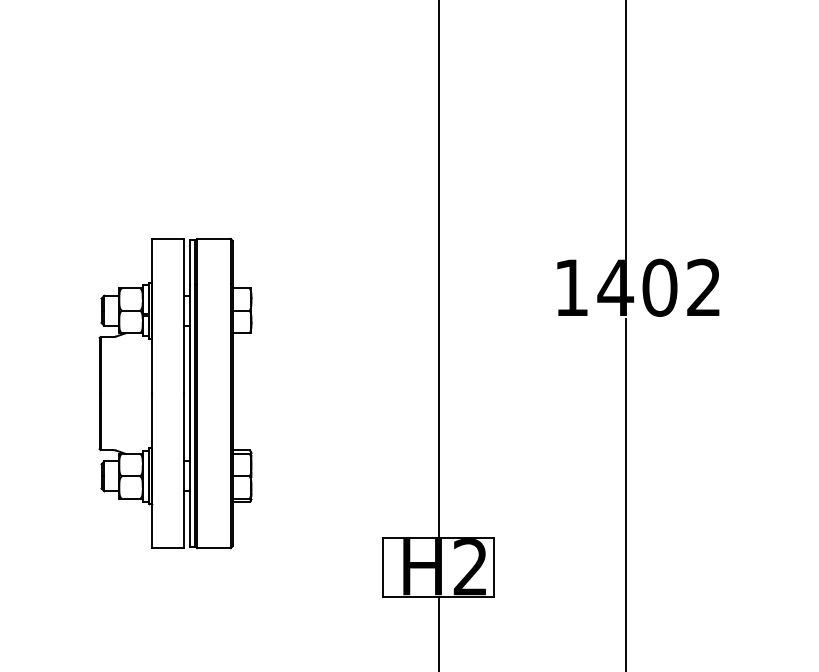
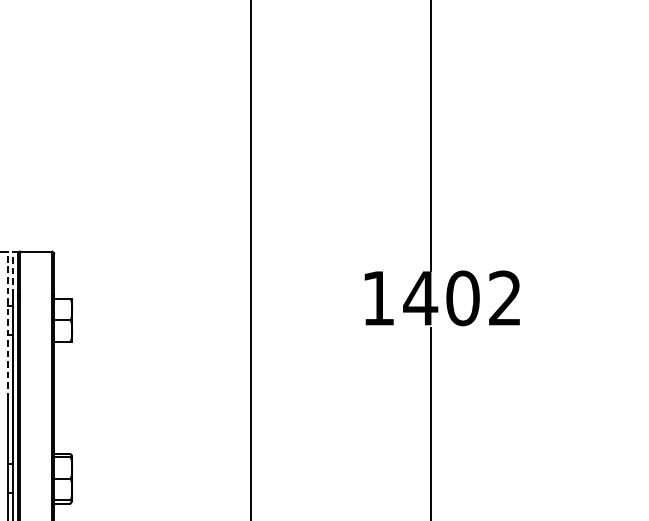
line: (189, 262) -> (12, 274), solid -> dashed
line: (183, 315) -> (7, 324), solid -> dashed

